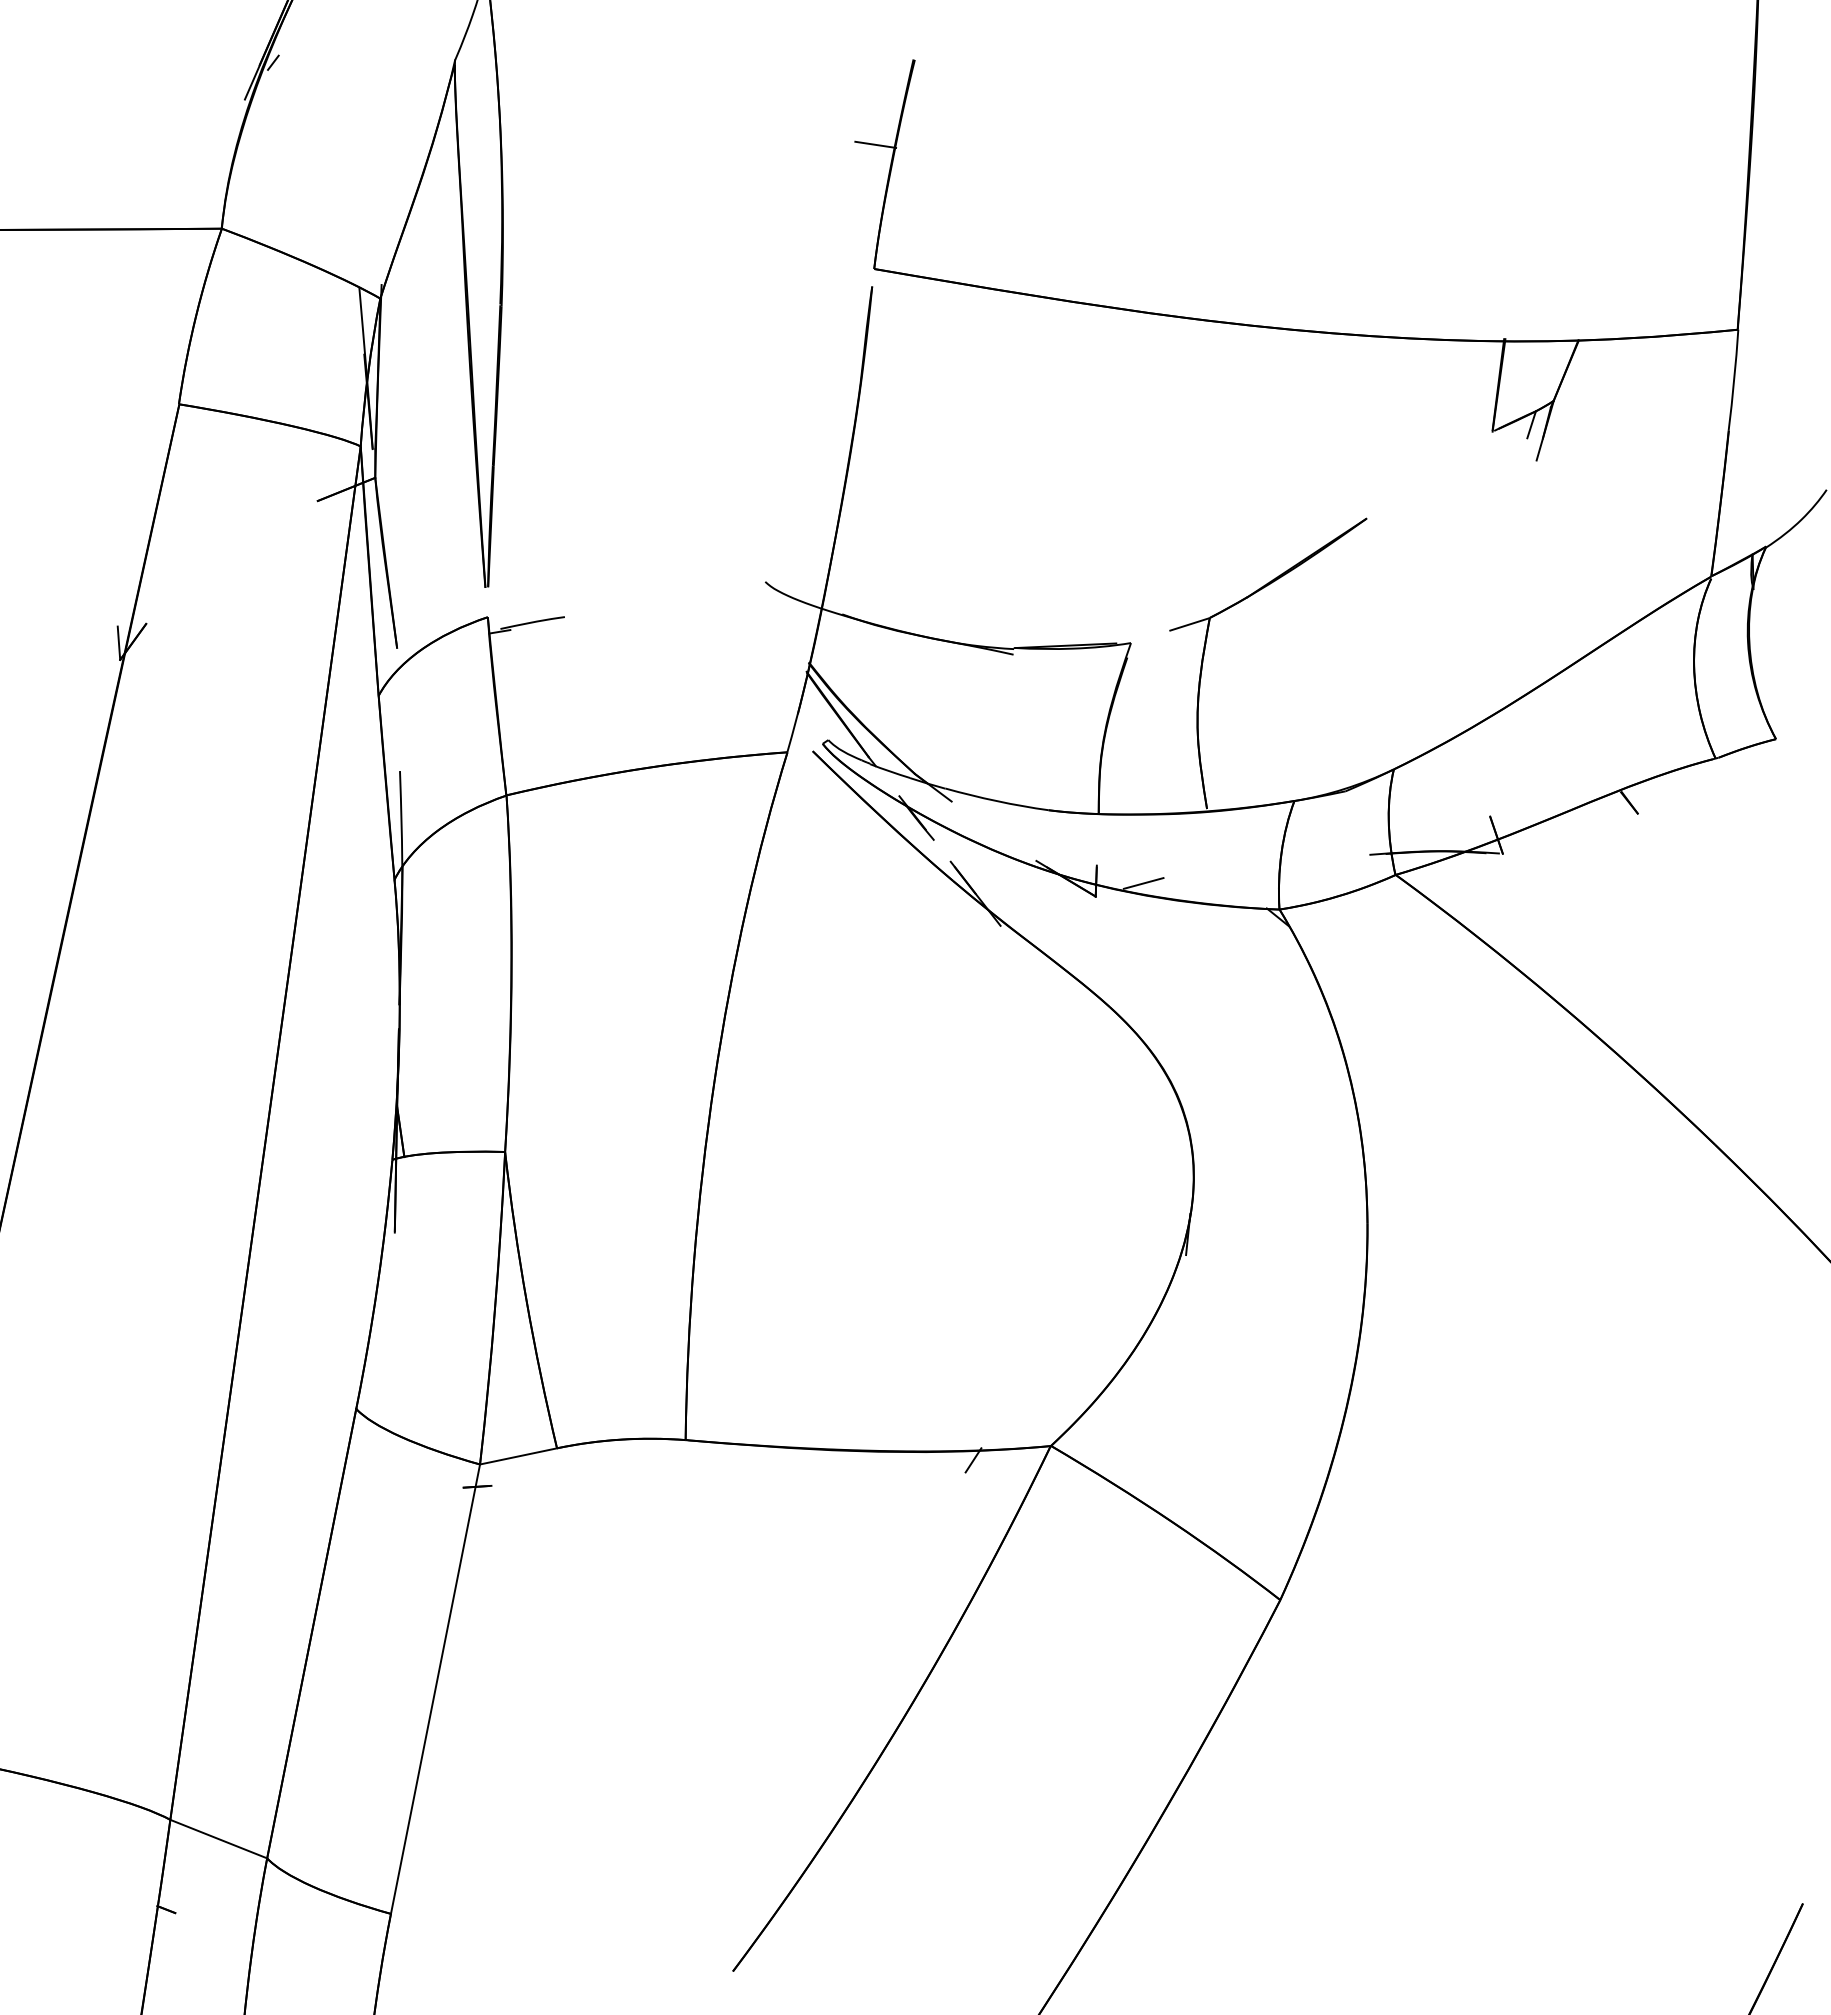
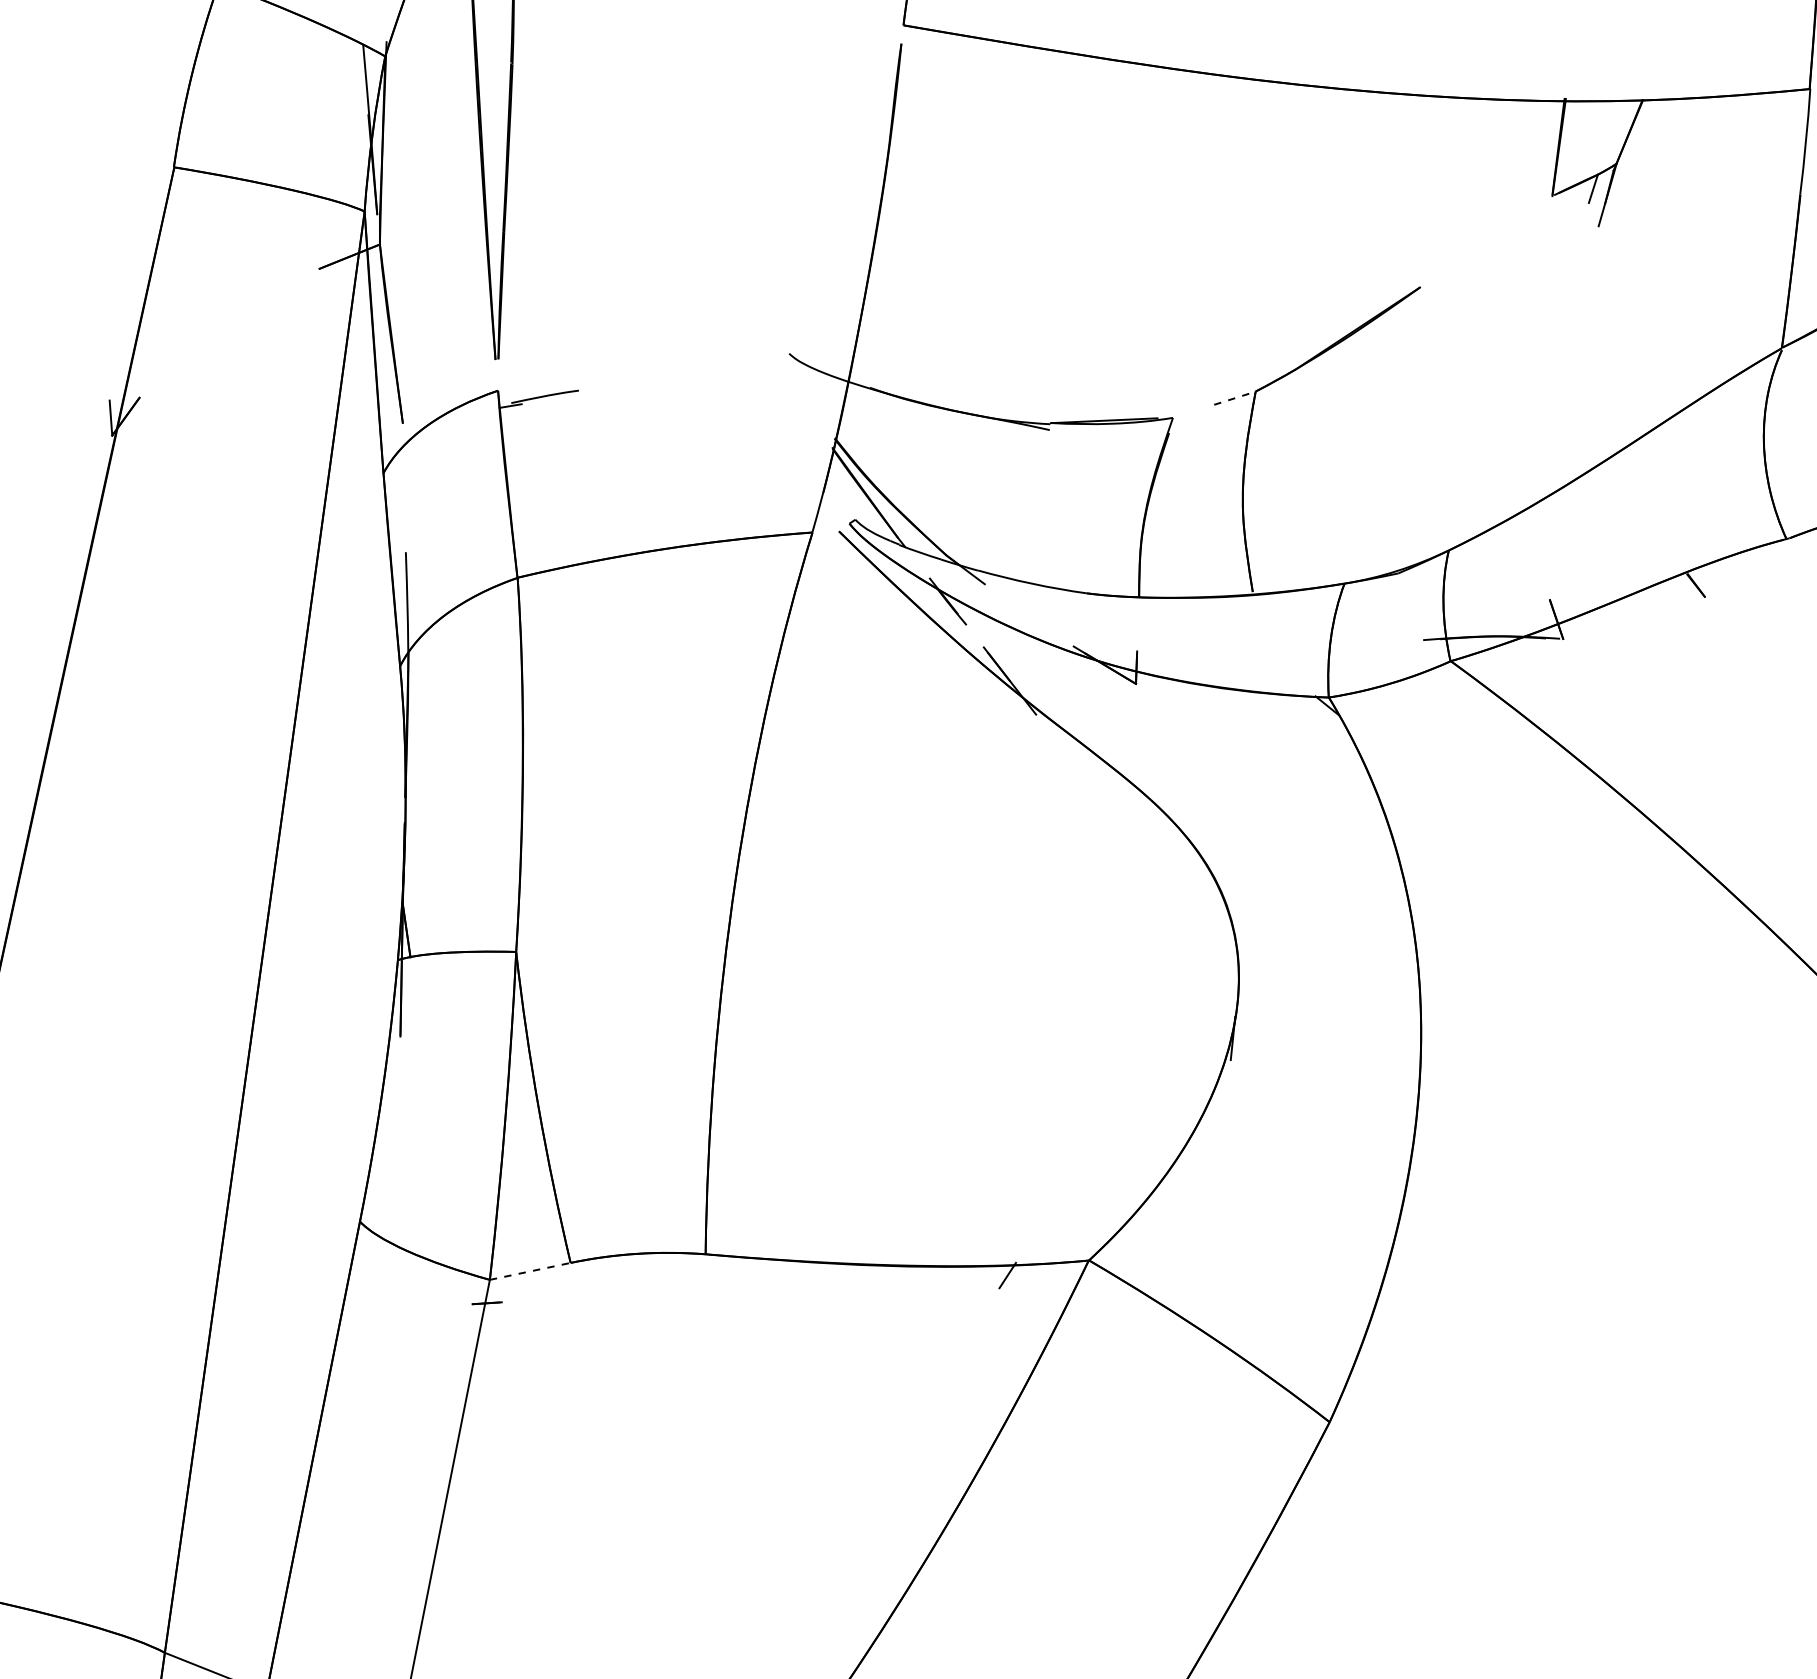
line: (1190, 624) -> (1235, 398), solid -> dashed
line: (1143, 883) -> (1186, 670), removed
line: (519, 1456) -> (531, 1271), solid -> dashed

